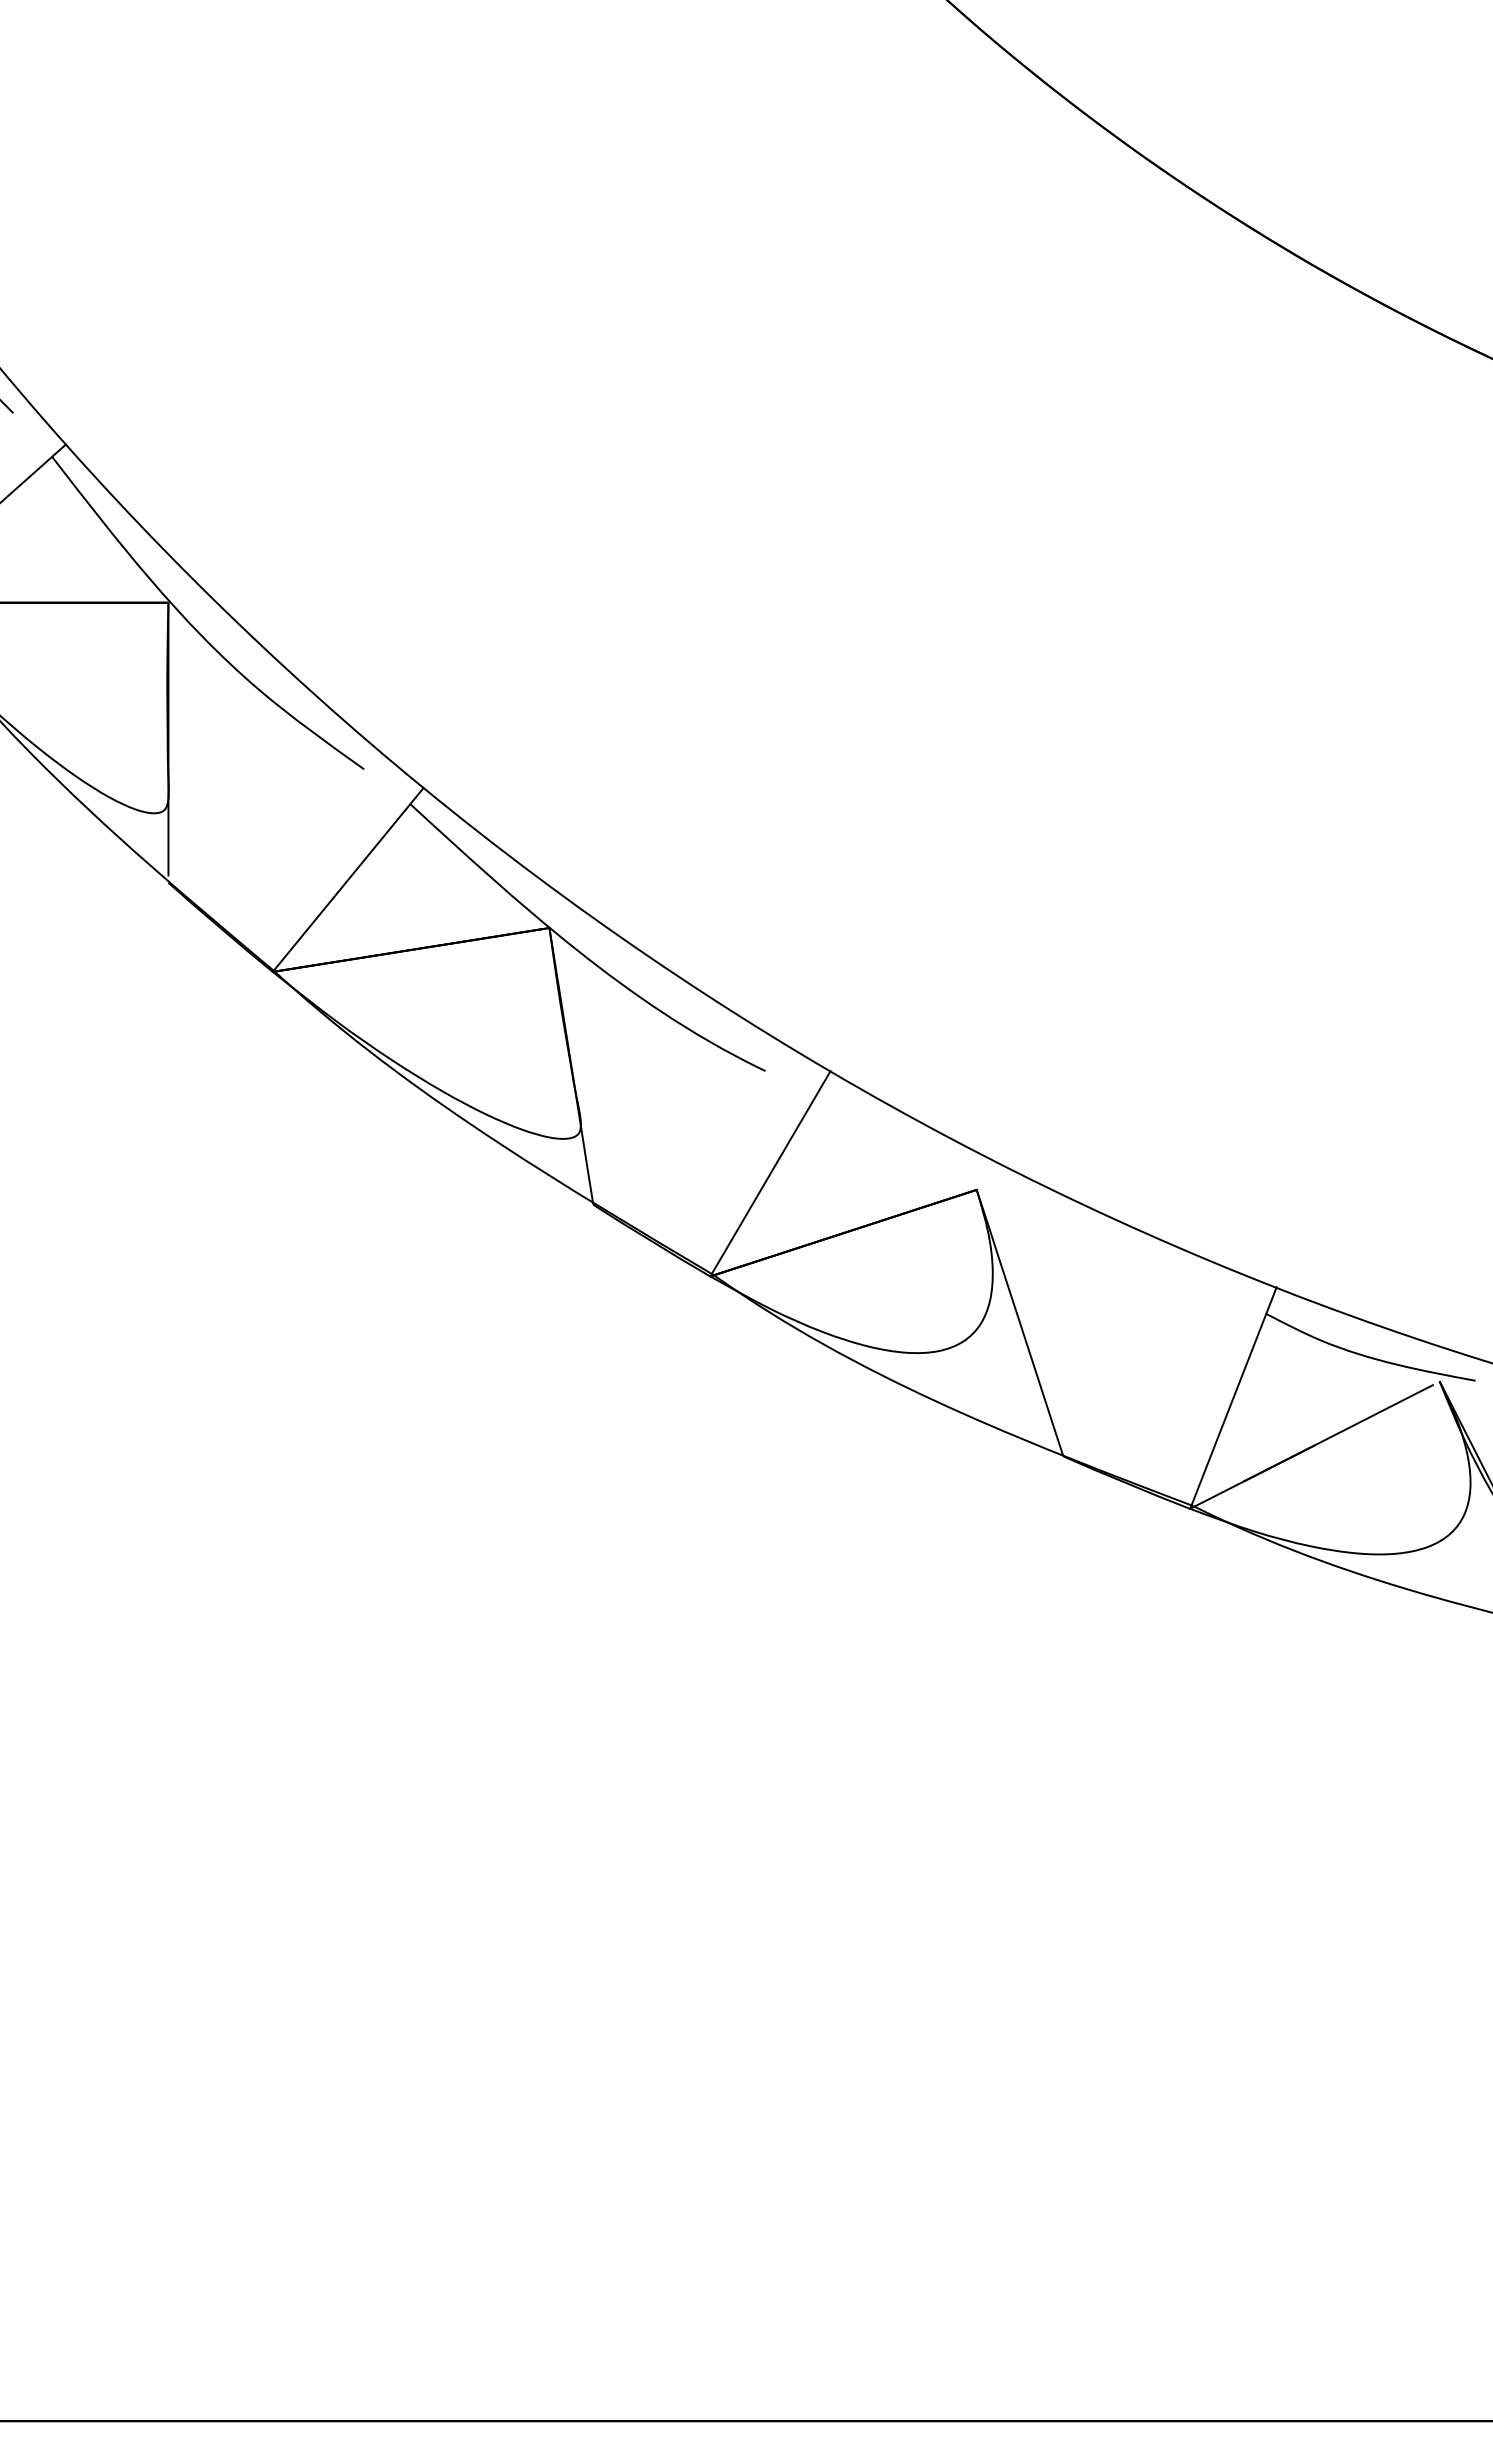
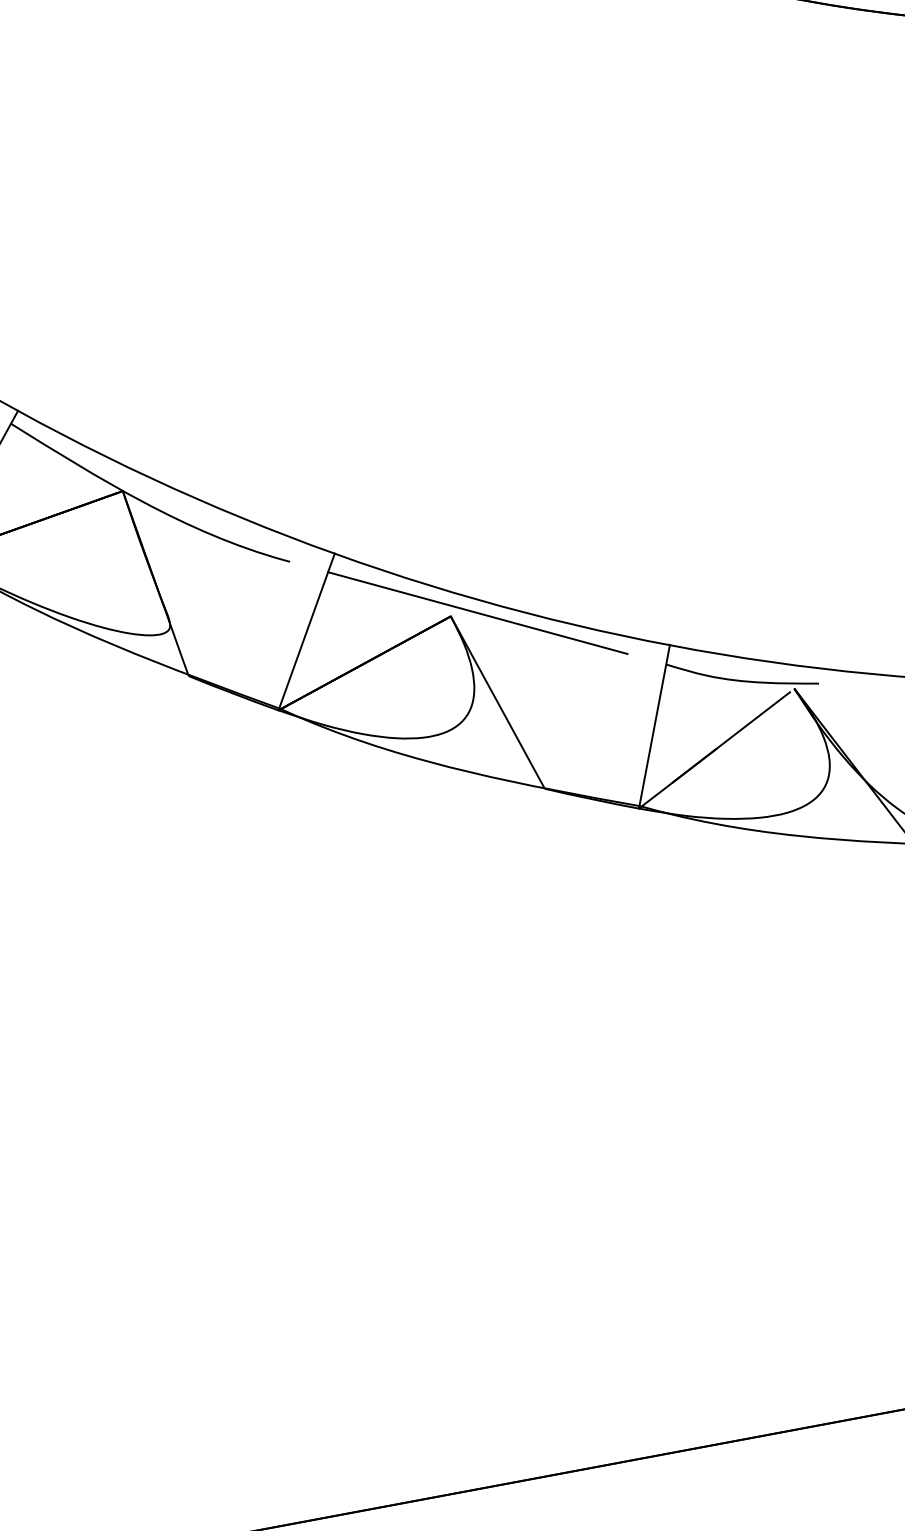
line: (1015, 1191) -> (477, 612), added

